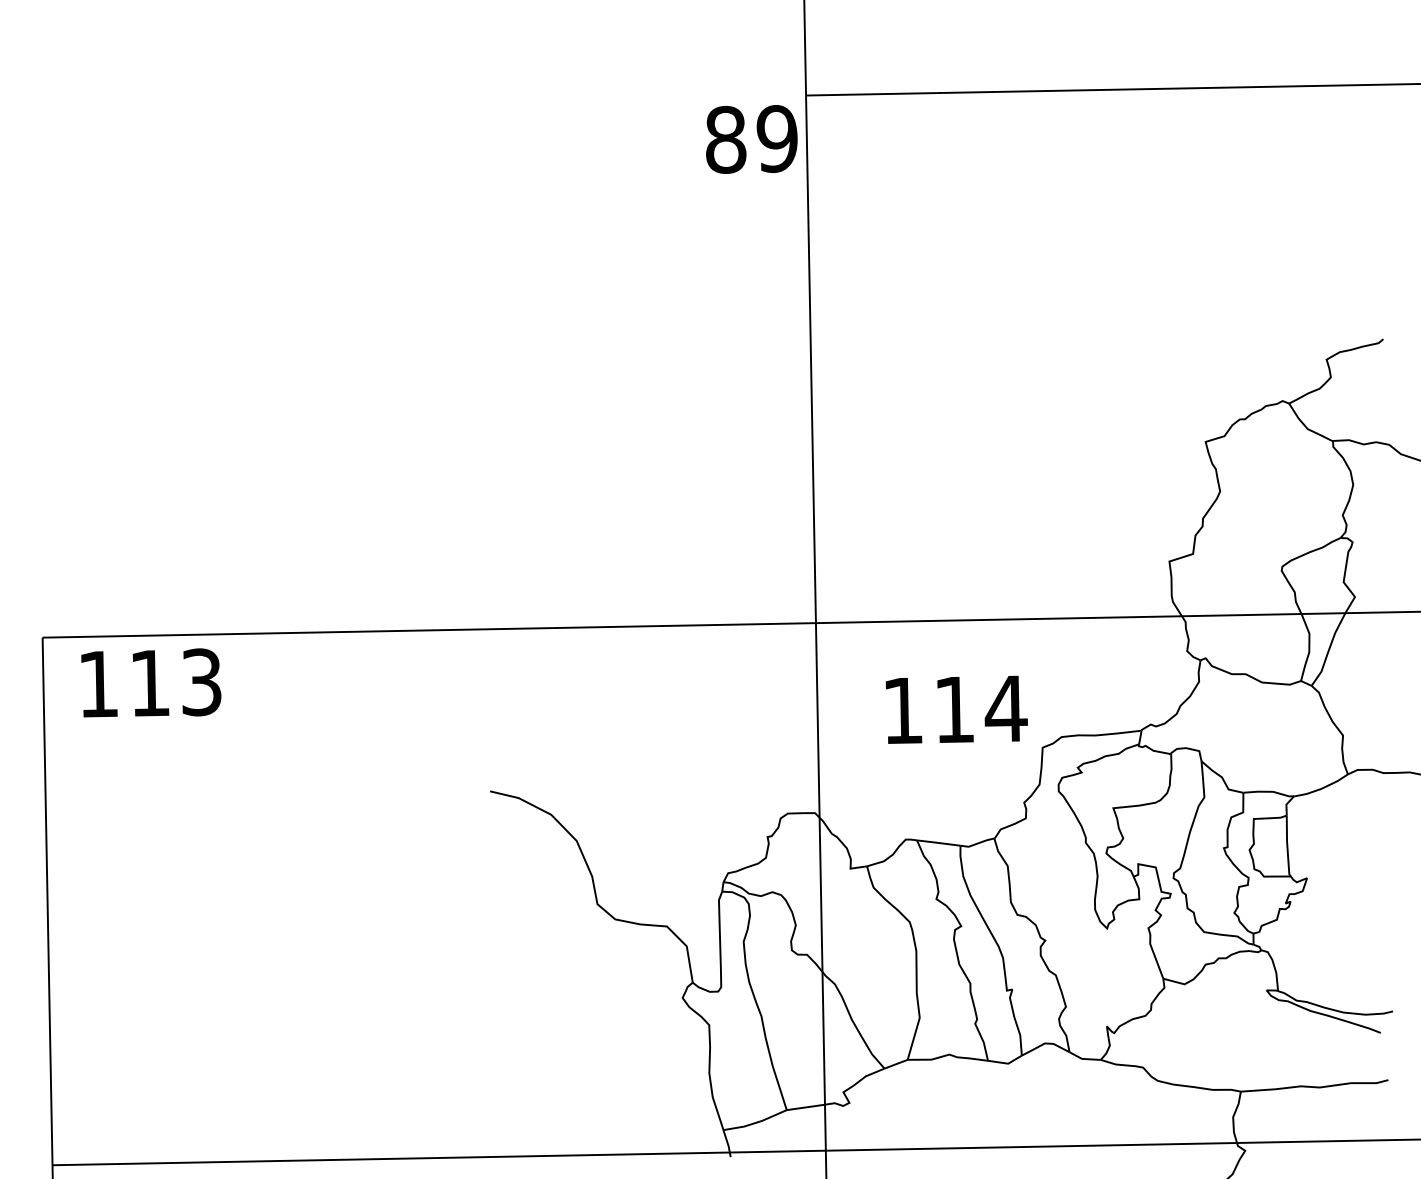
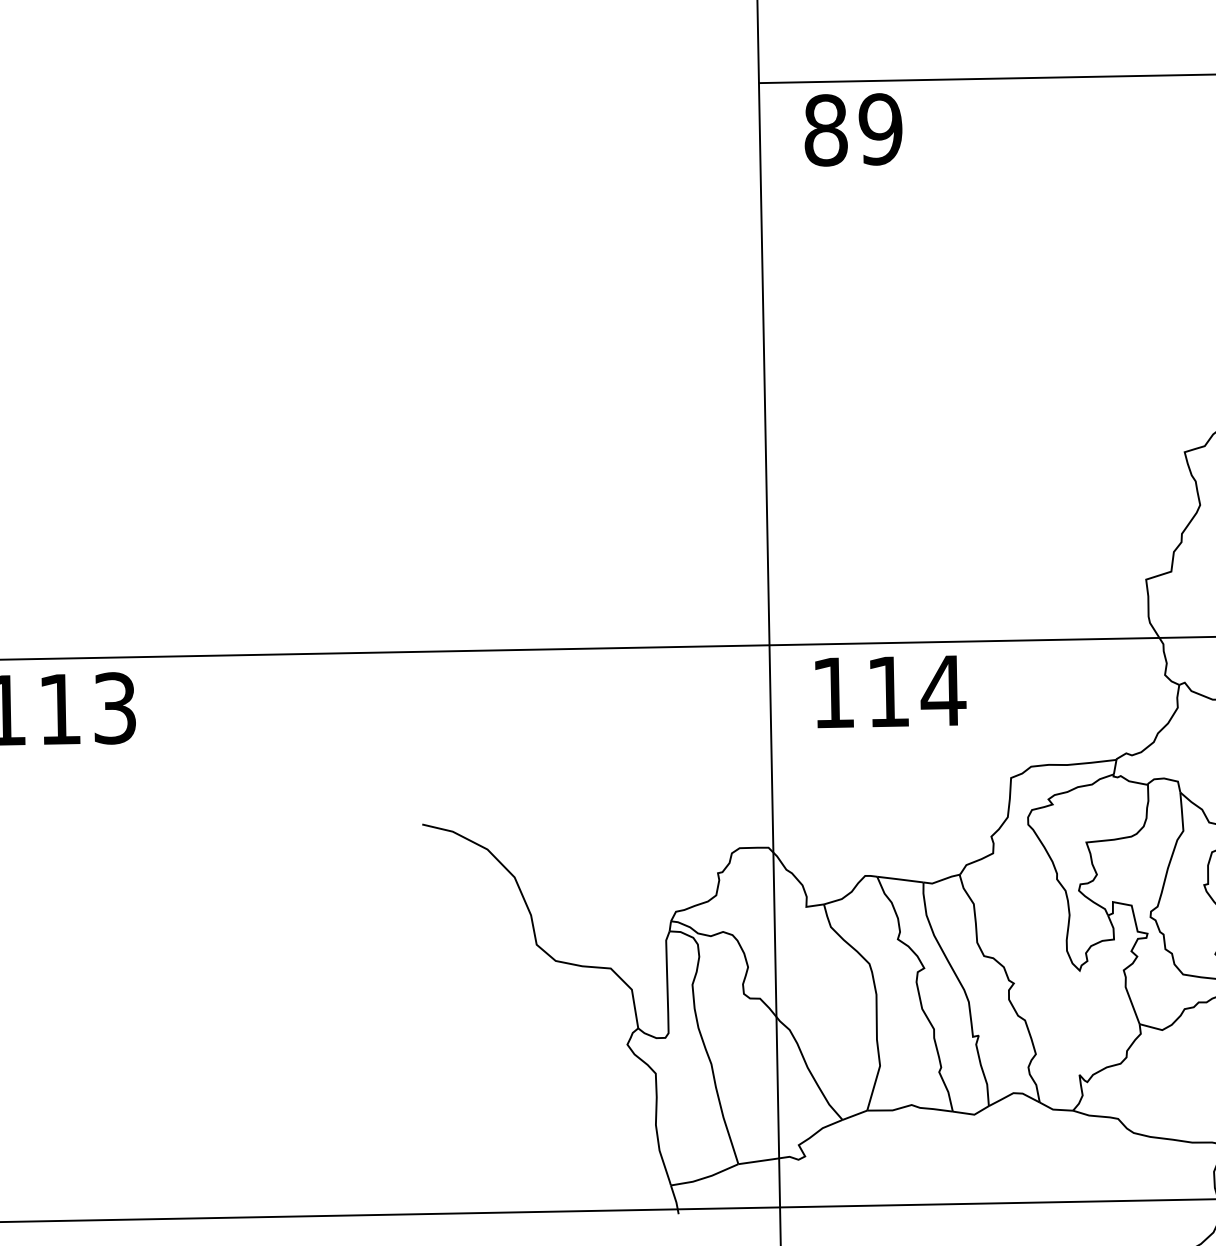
text: (751, 139) -> (853, 129), moved
text: (956, 709) -> (890, 691), moved

